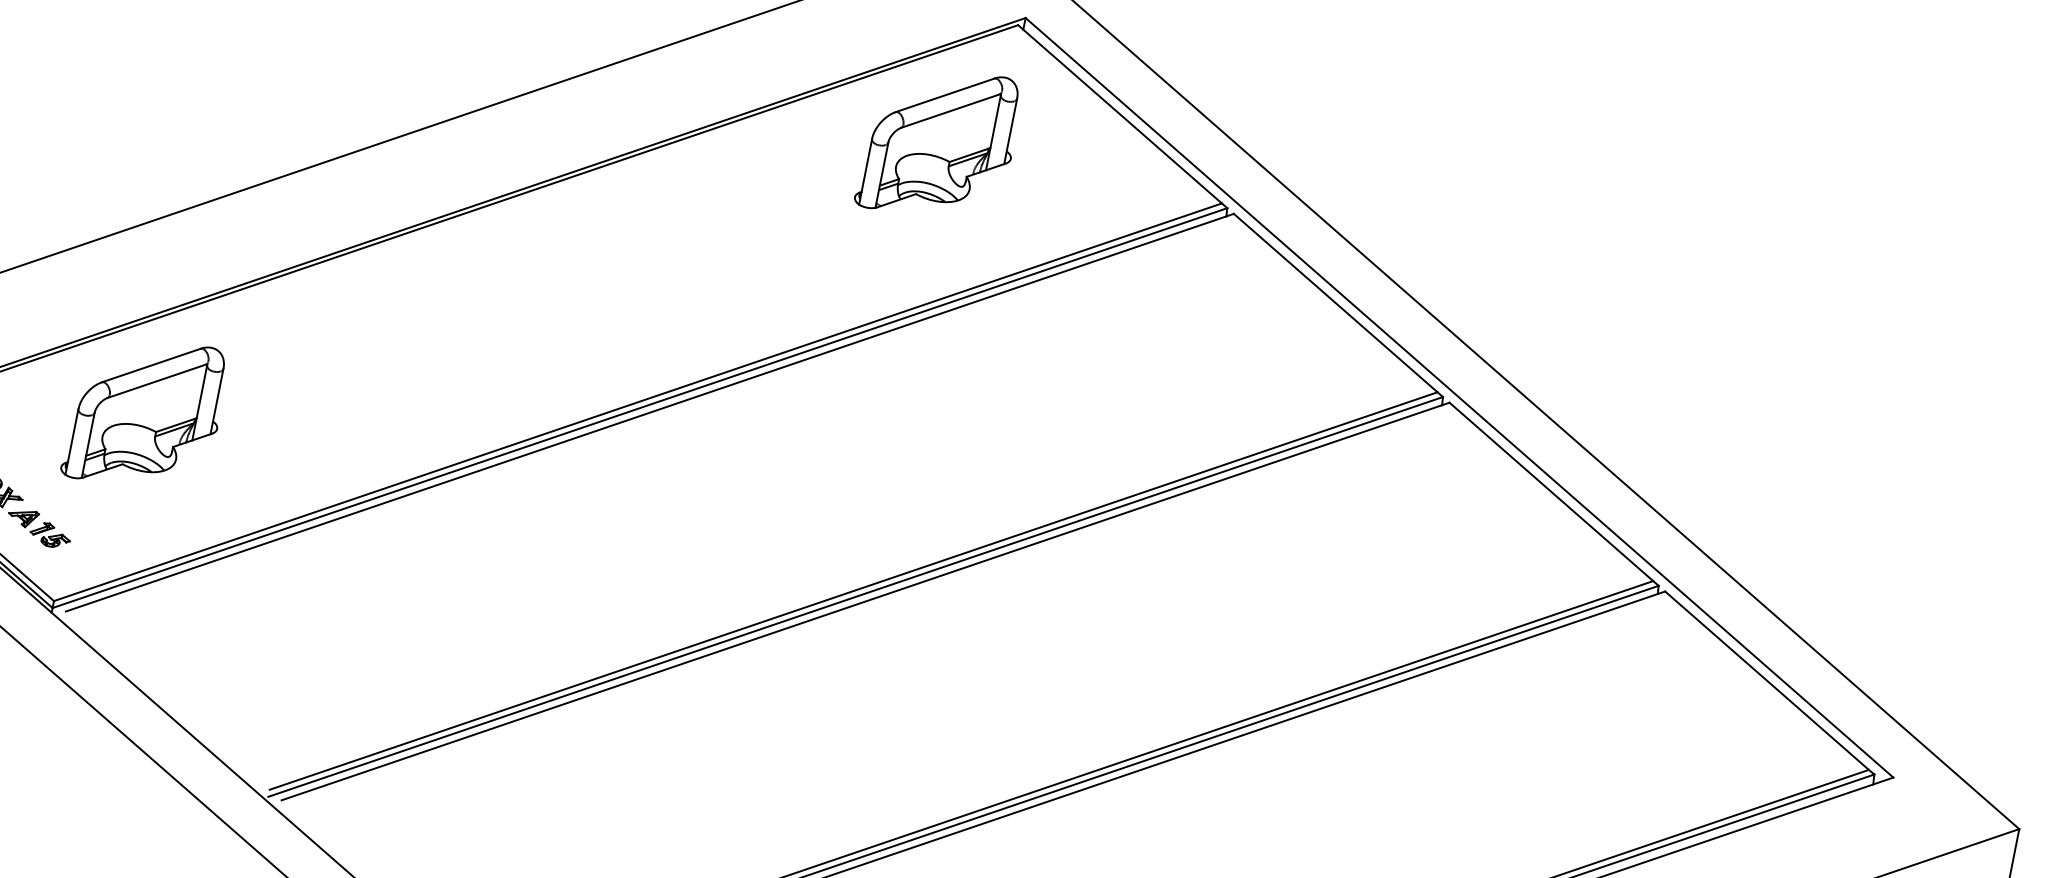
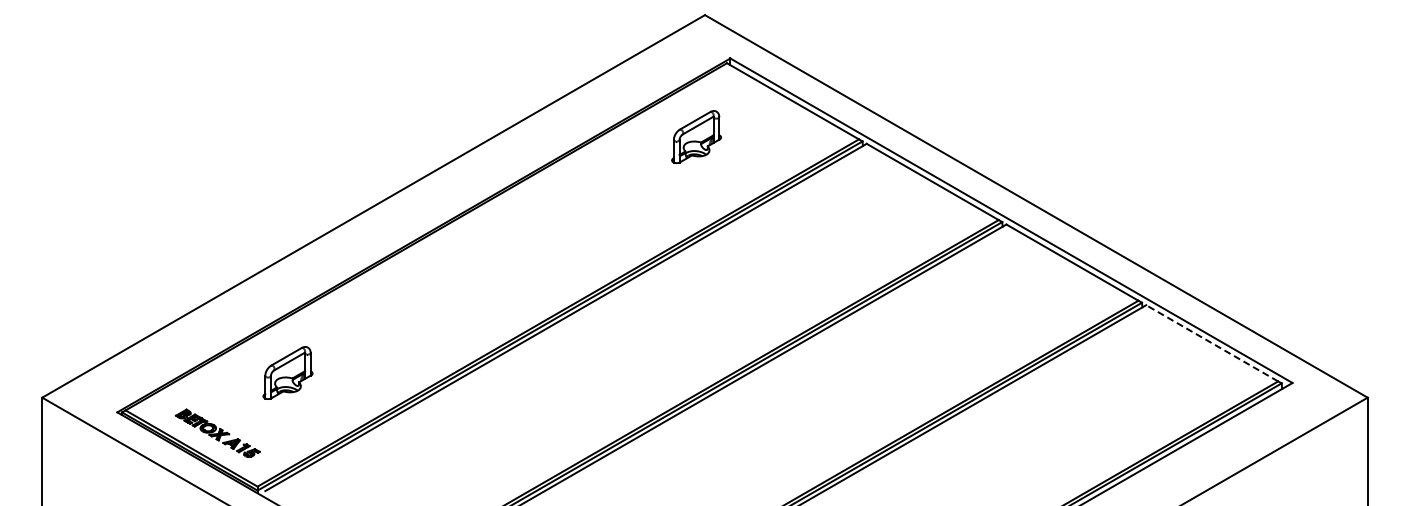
part: (939, 142) -> (696, 136), size x0.6
part: (145, 412) -> (287, 372), size x0.6
line: (1765, 680) -> (1211, 343), solid -> dashed

